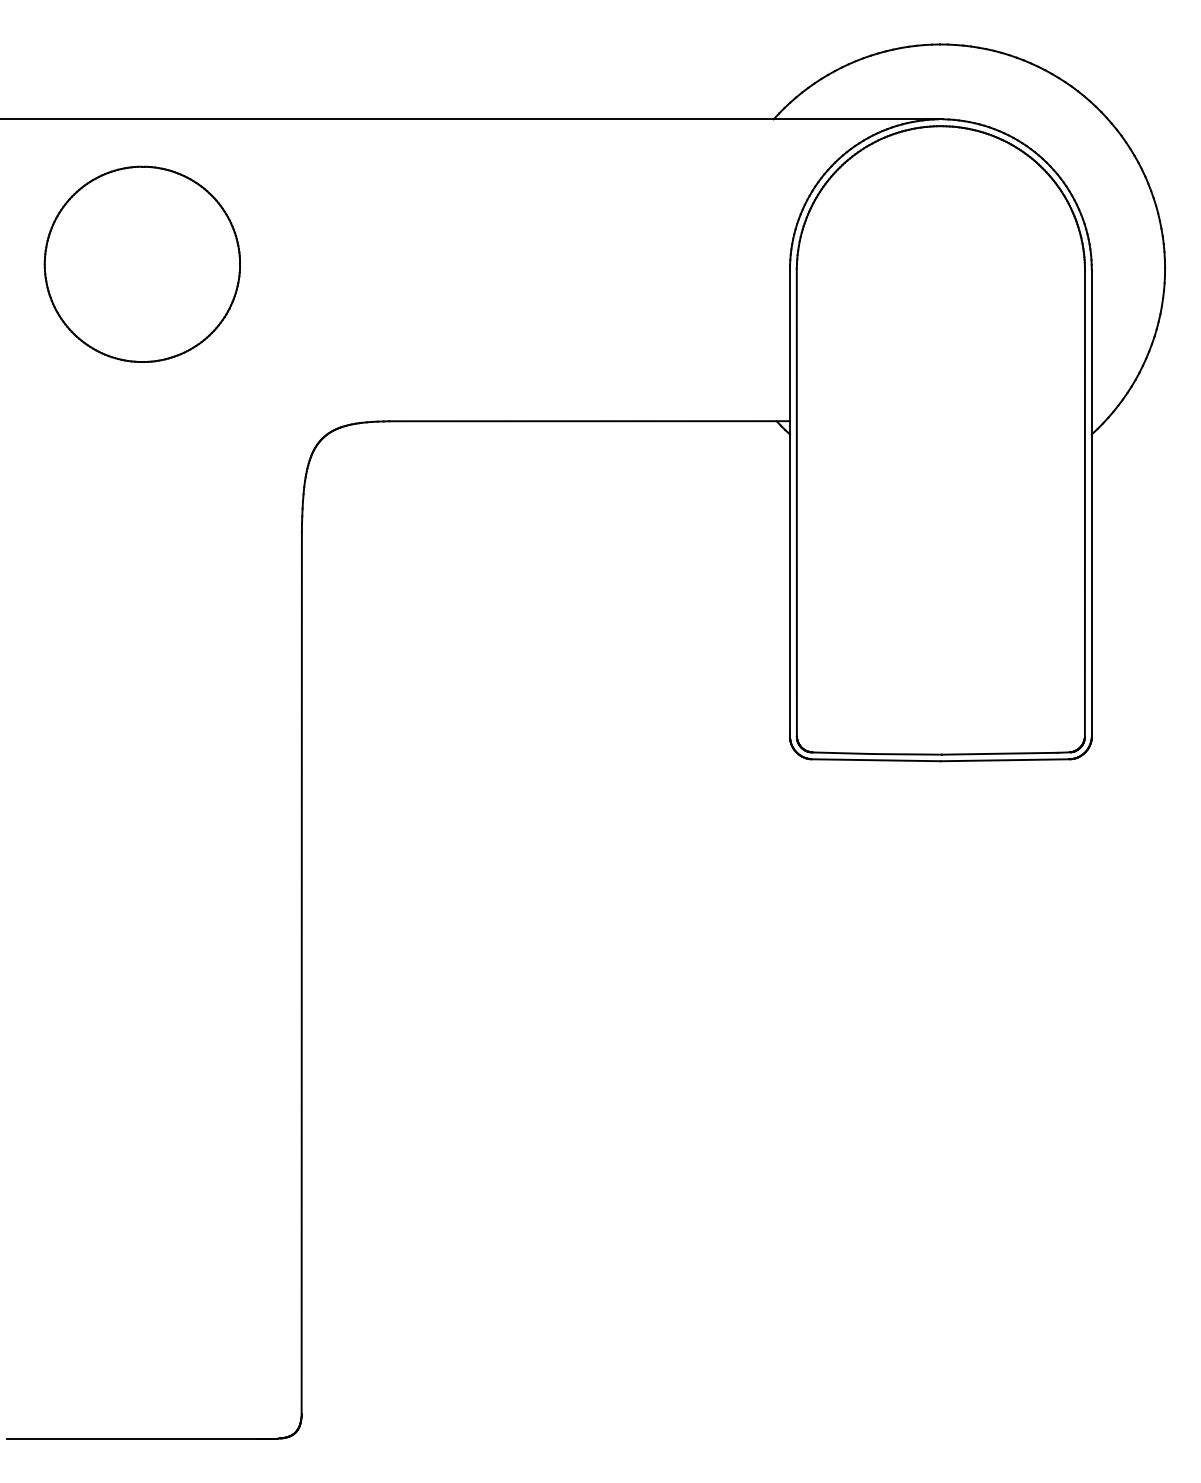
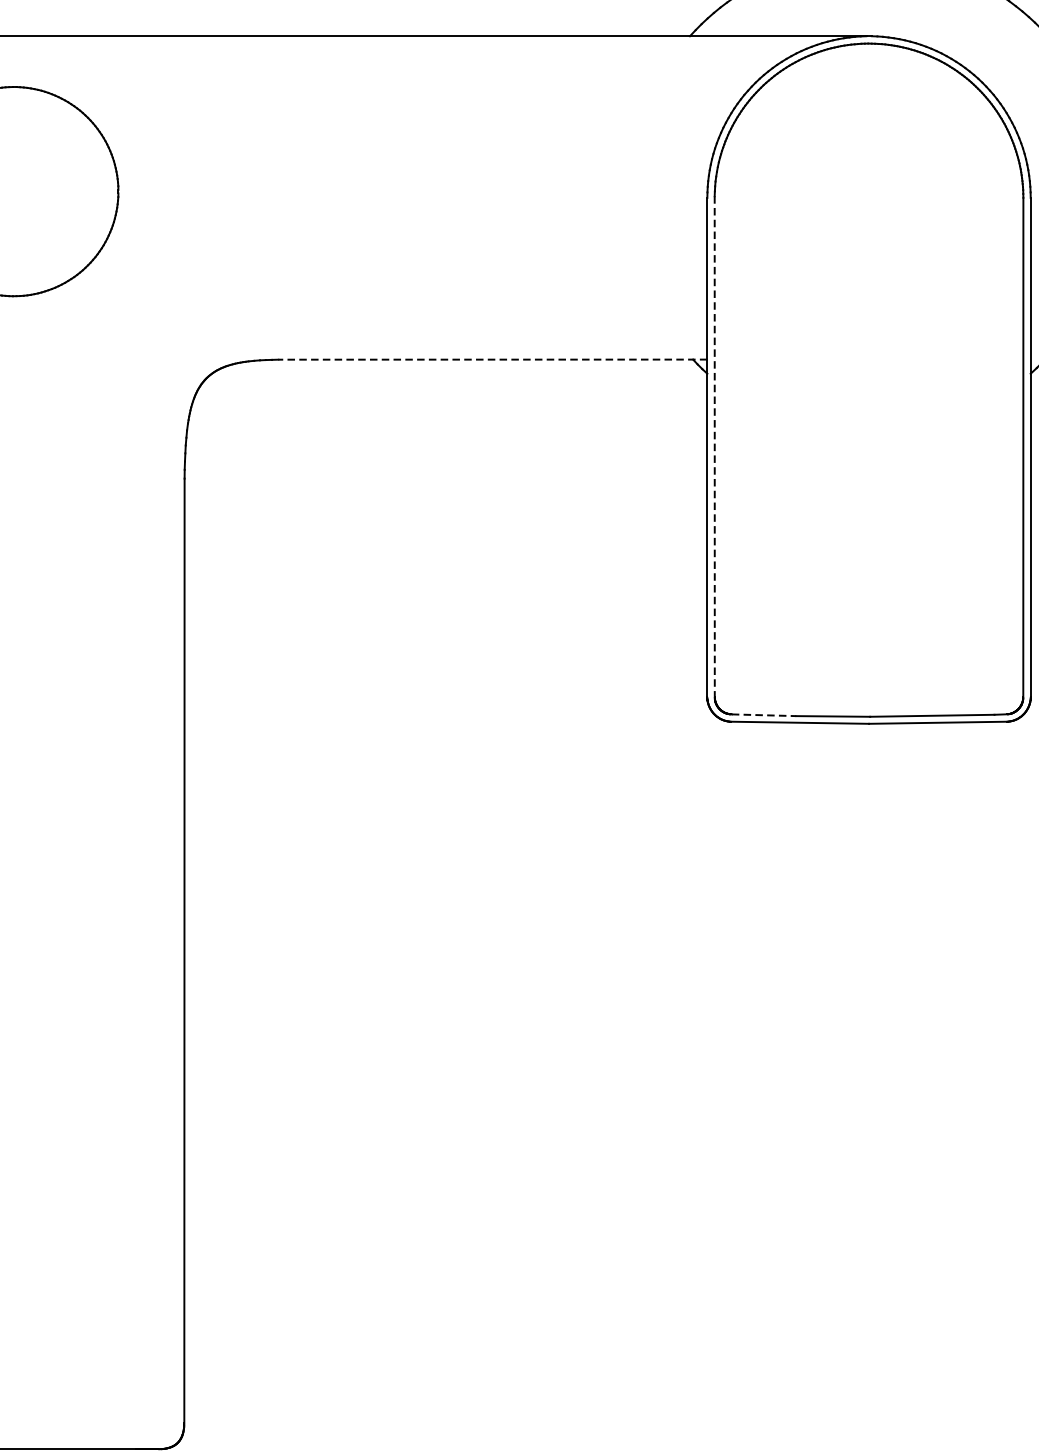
line: (589, 421) -> (492, 359), solid -> dashed
line: (796, 502) -> (714, 446), solid -> dashed
line: (843, 753) -> (764, 715), solid -> dashed

